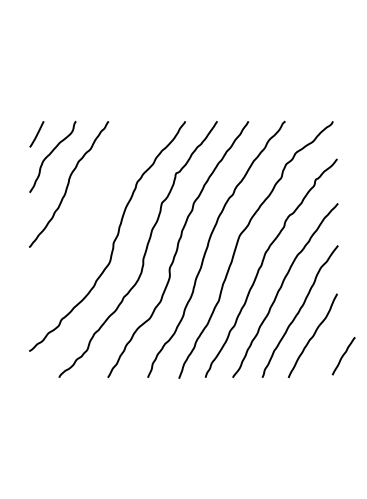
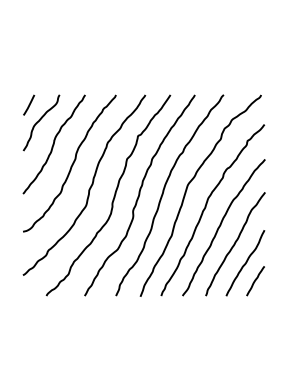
curve: (91, 209) -> (71, 164), added
line: (343, 356) -> (255, 281), moved

